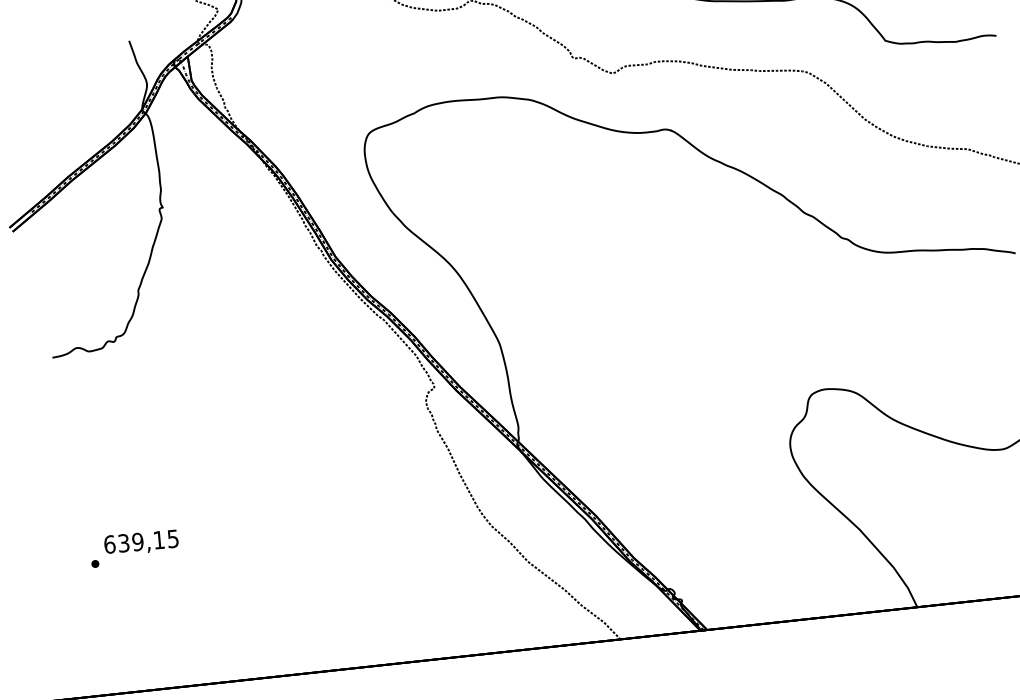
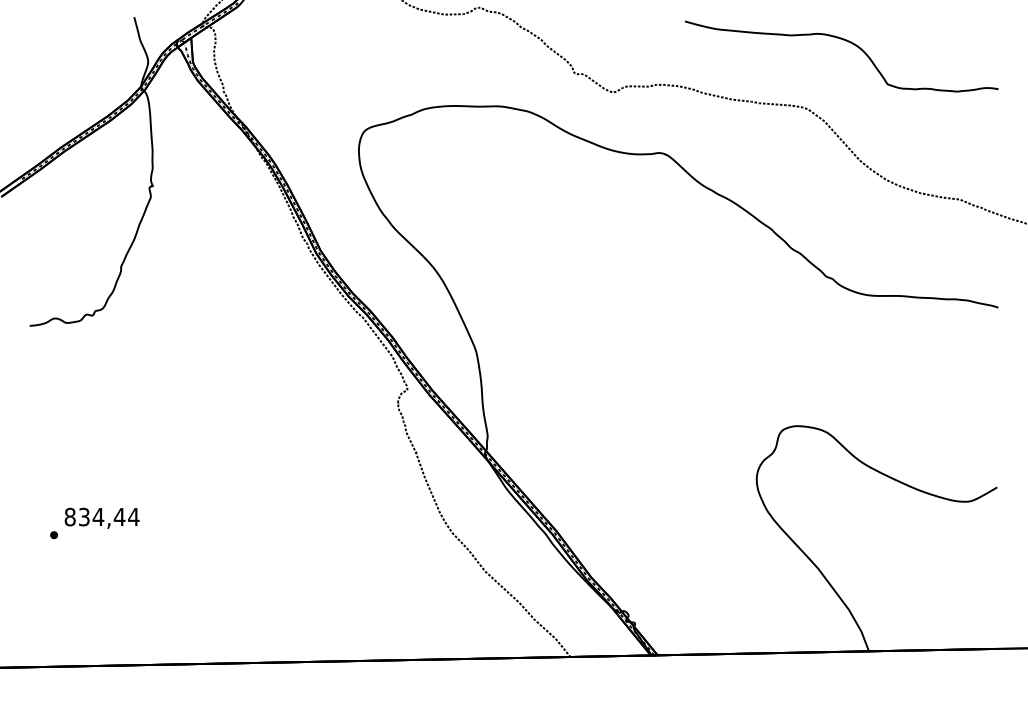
text: (140, 541) -> (101, 516), 639,15 -> 834,44

